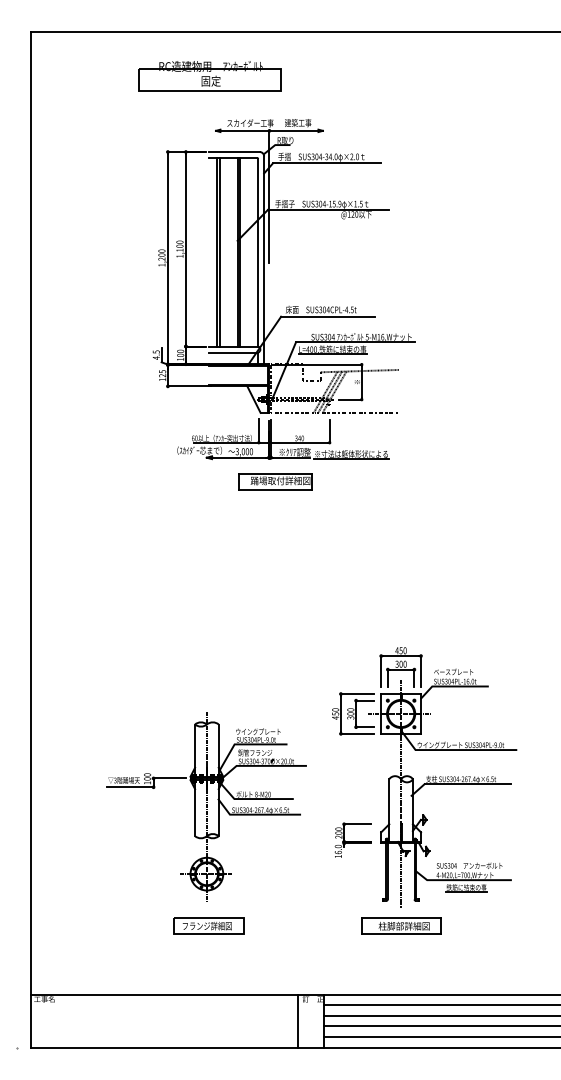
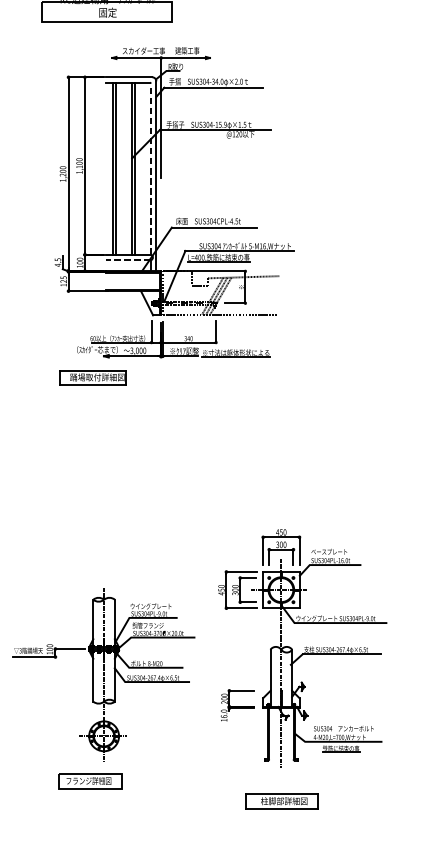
line: (258, 252) -> (151, 169), solid -> dashed
line: (233, 352) -> (128, 260), solid -> dashed
part: (275, 481) -> (92, 377), moved
part: (208, 925) -> (90, 780), moved
part: (401, 925) -> (281, 800), moved

